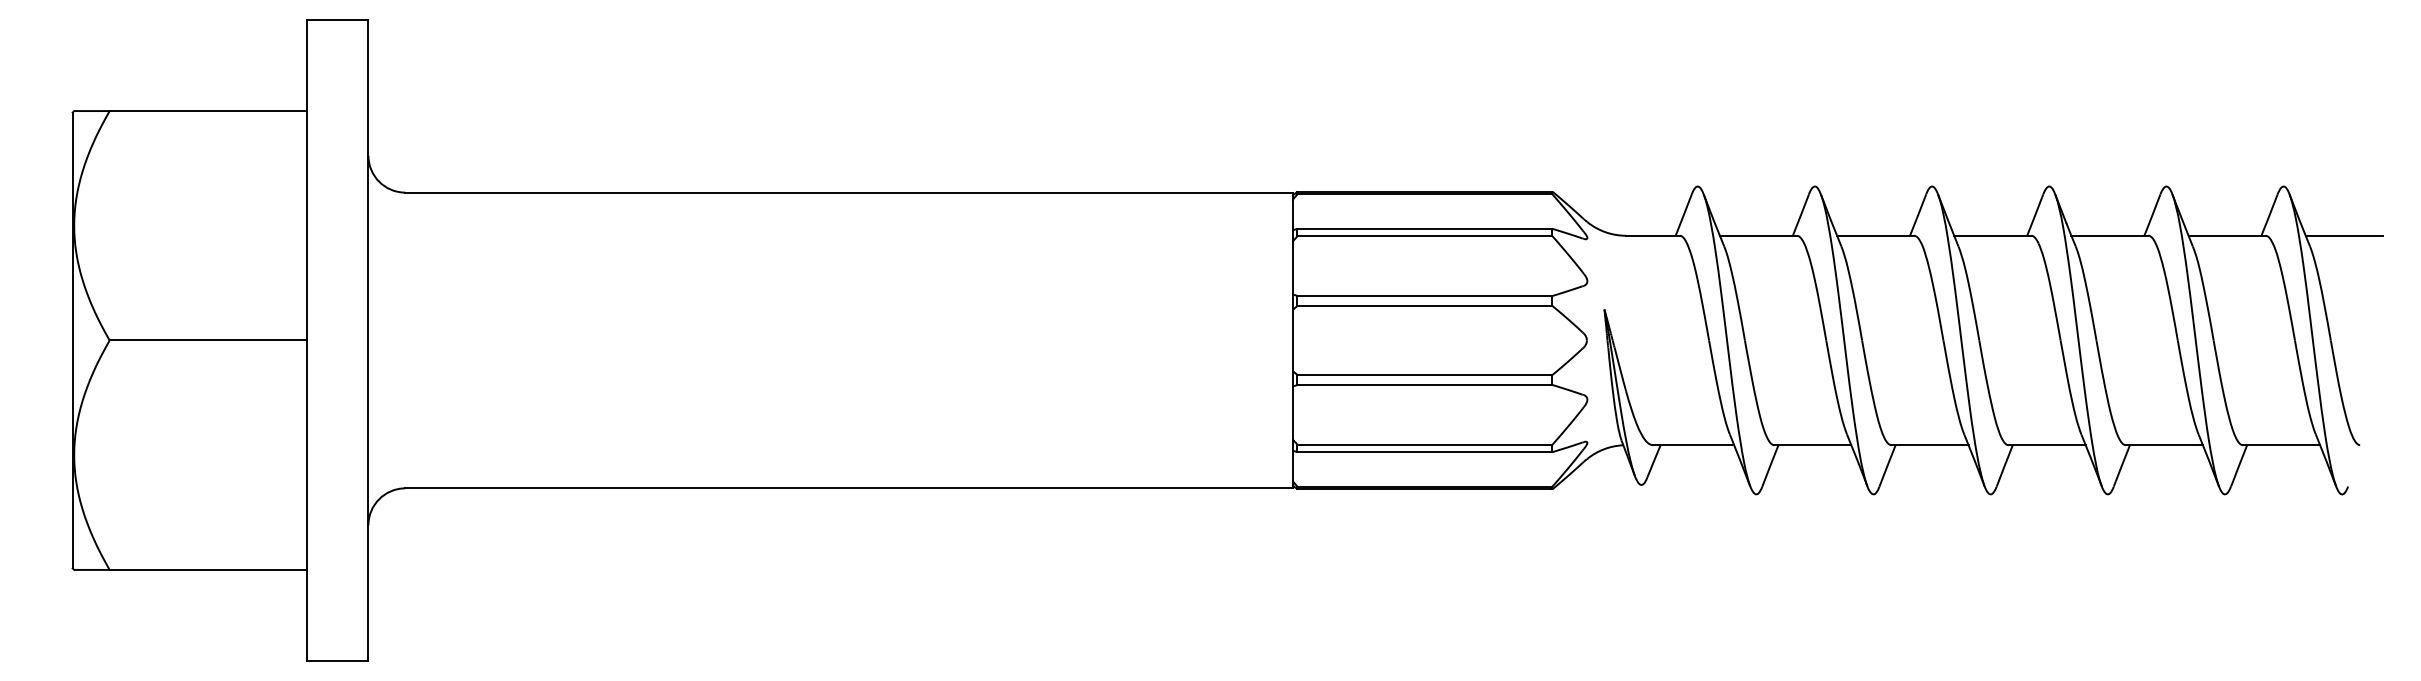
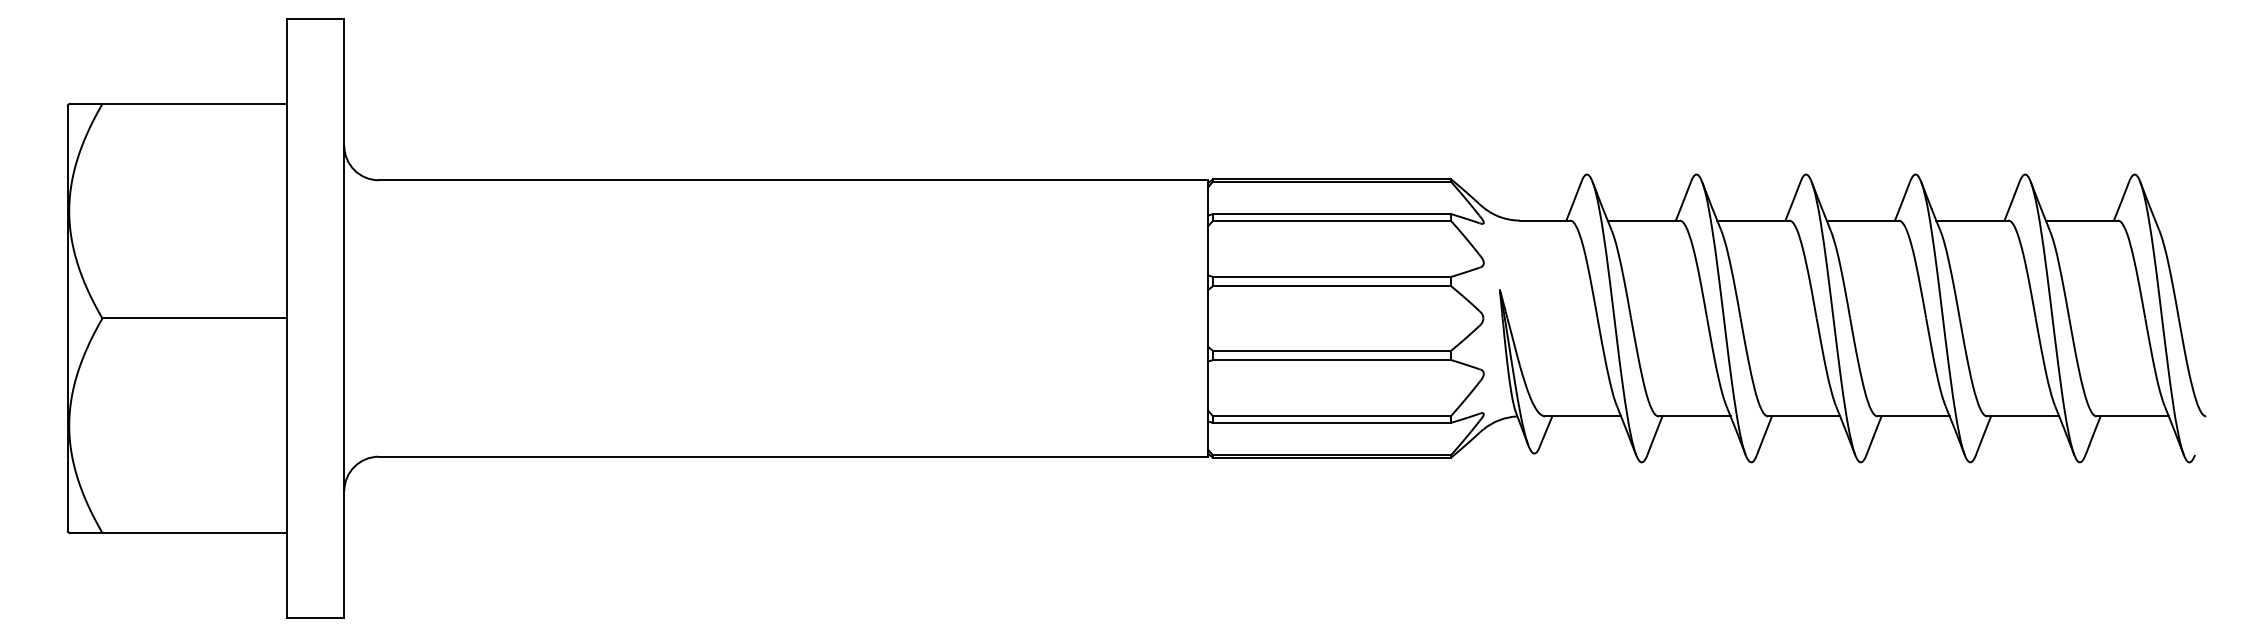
line: (2344, 235) -> (2191, 220), removed

